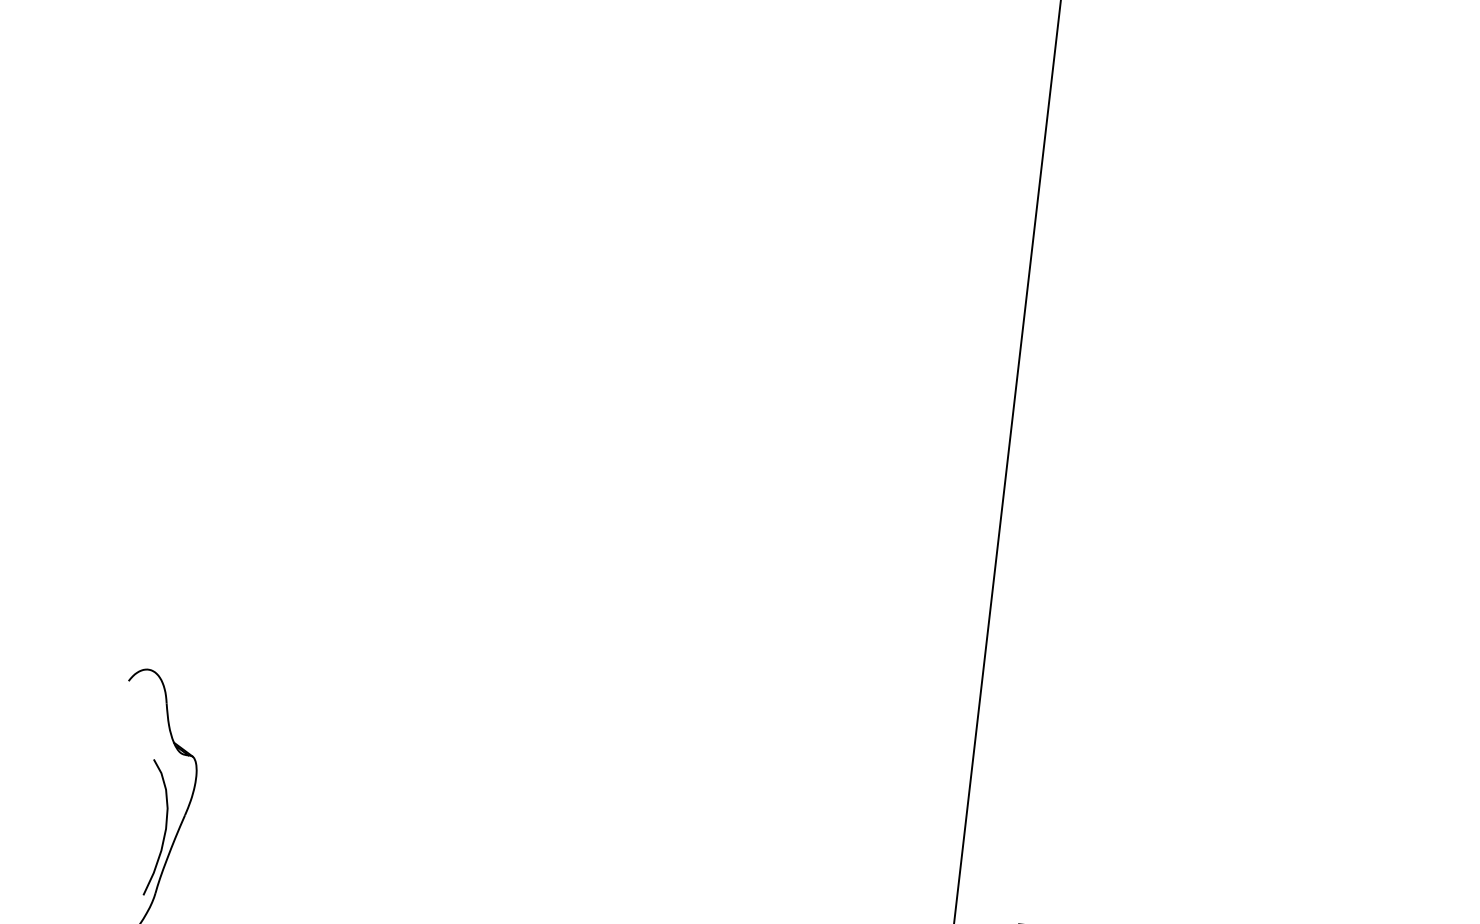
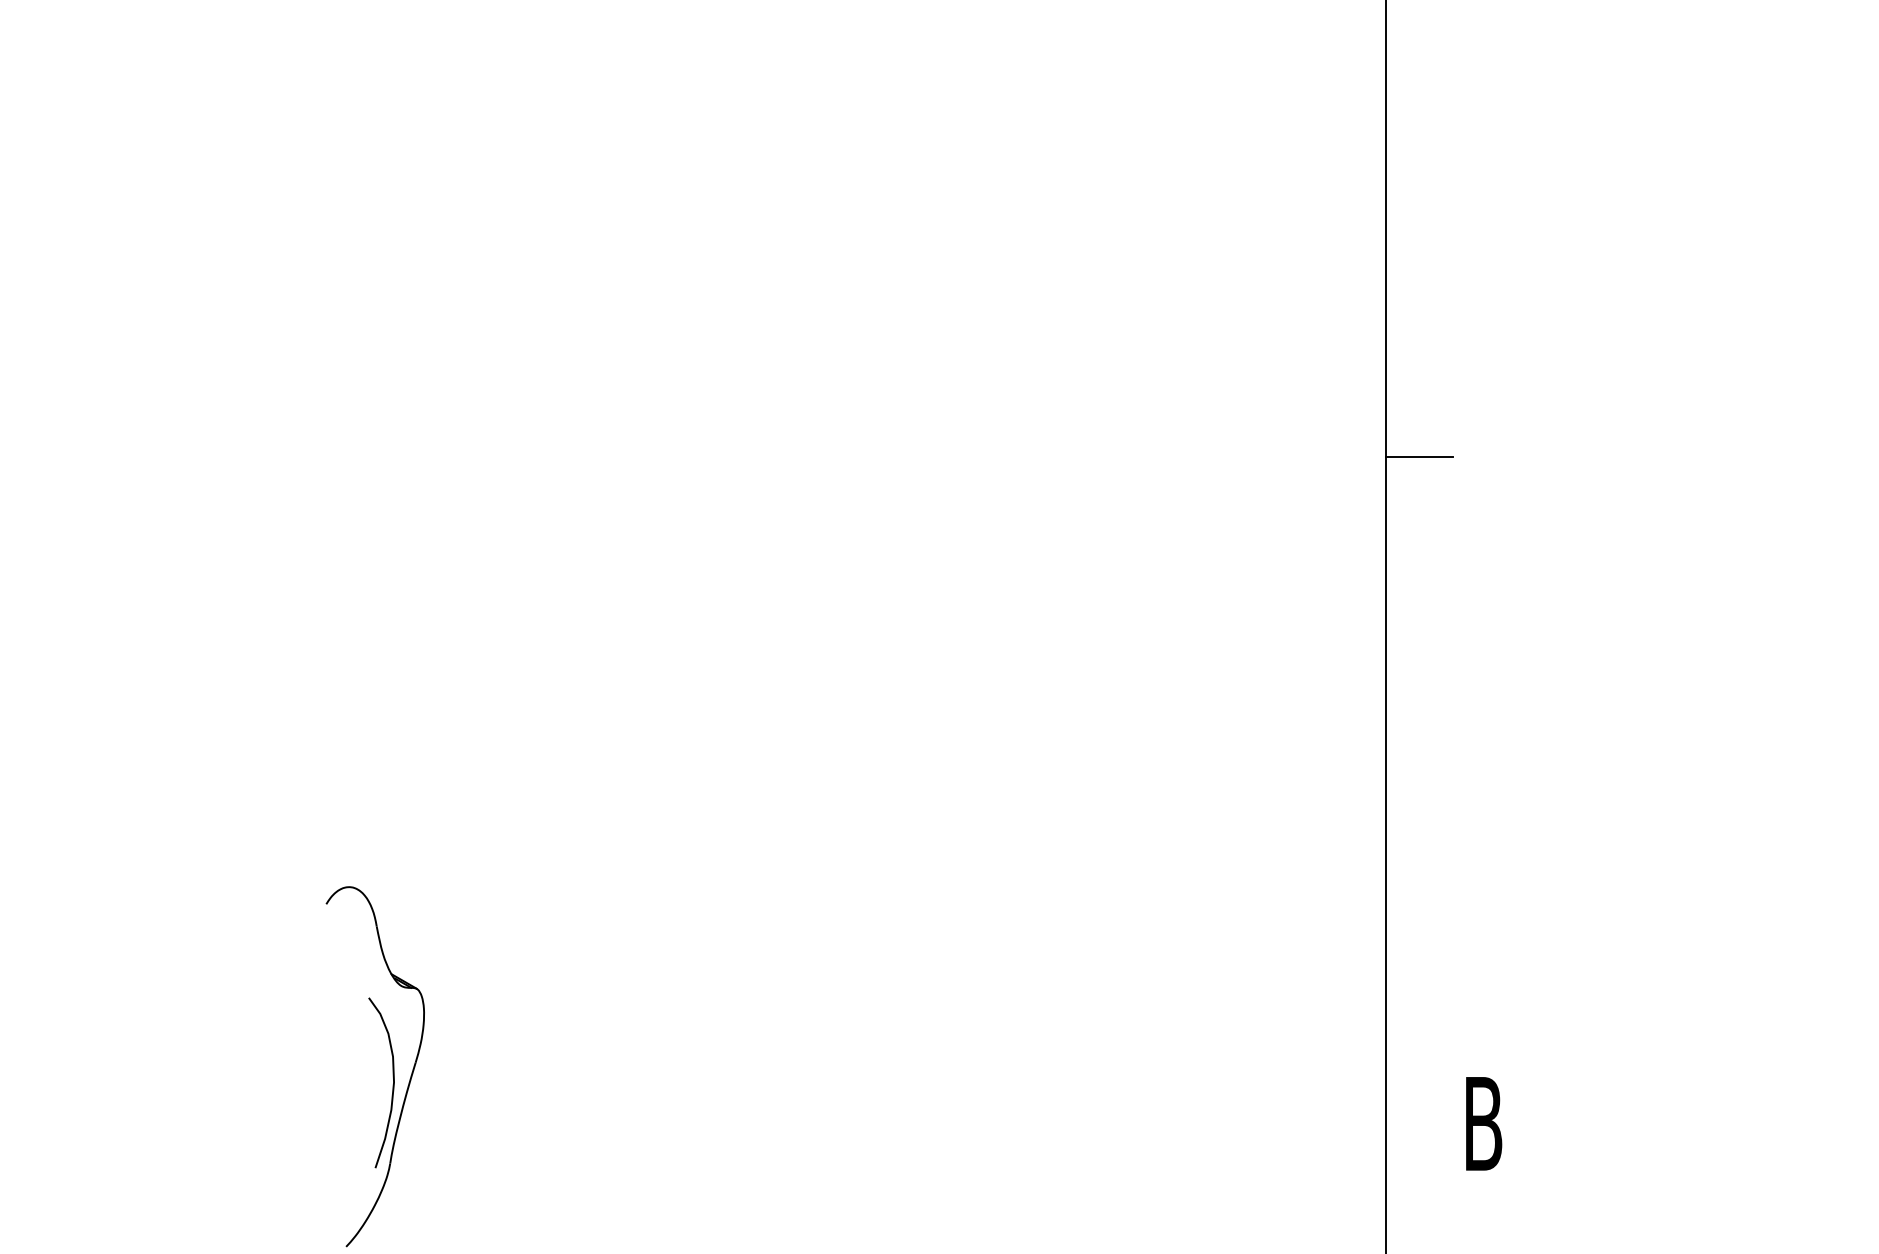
line: (1038, 425) -> (1419, 456), added

